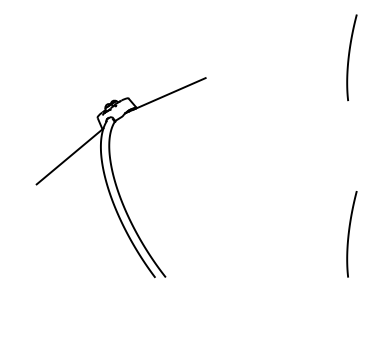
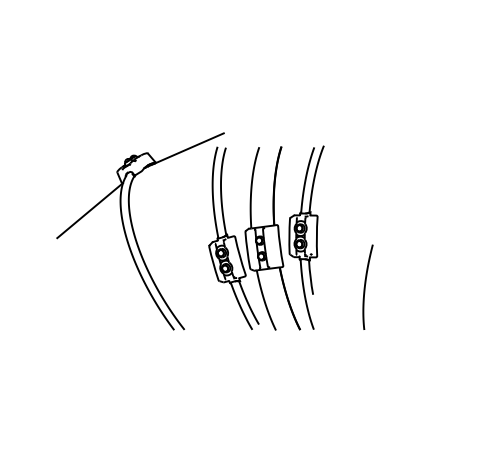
curve: (349, 56) -> (365, 112), removed
part: (248, 183) -> (266, 237), added

